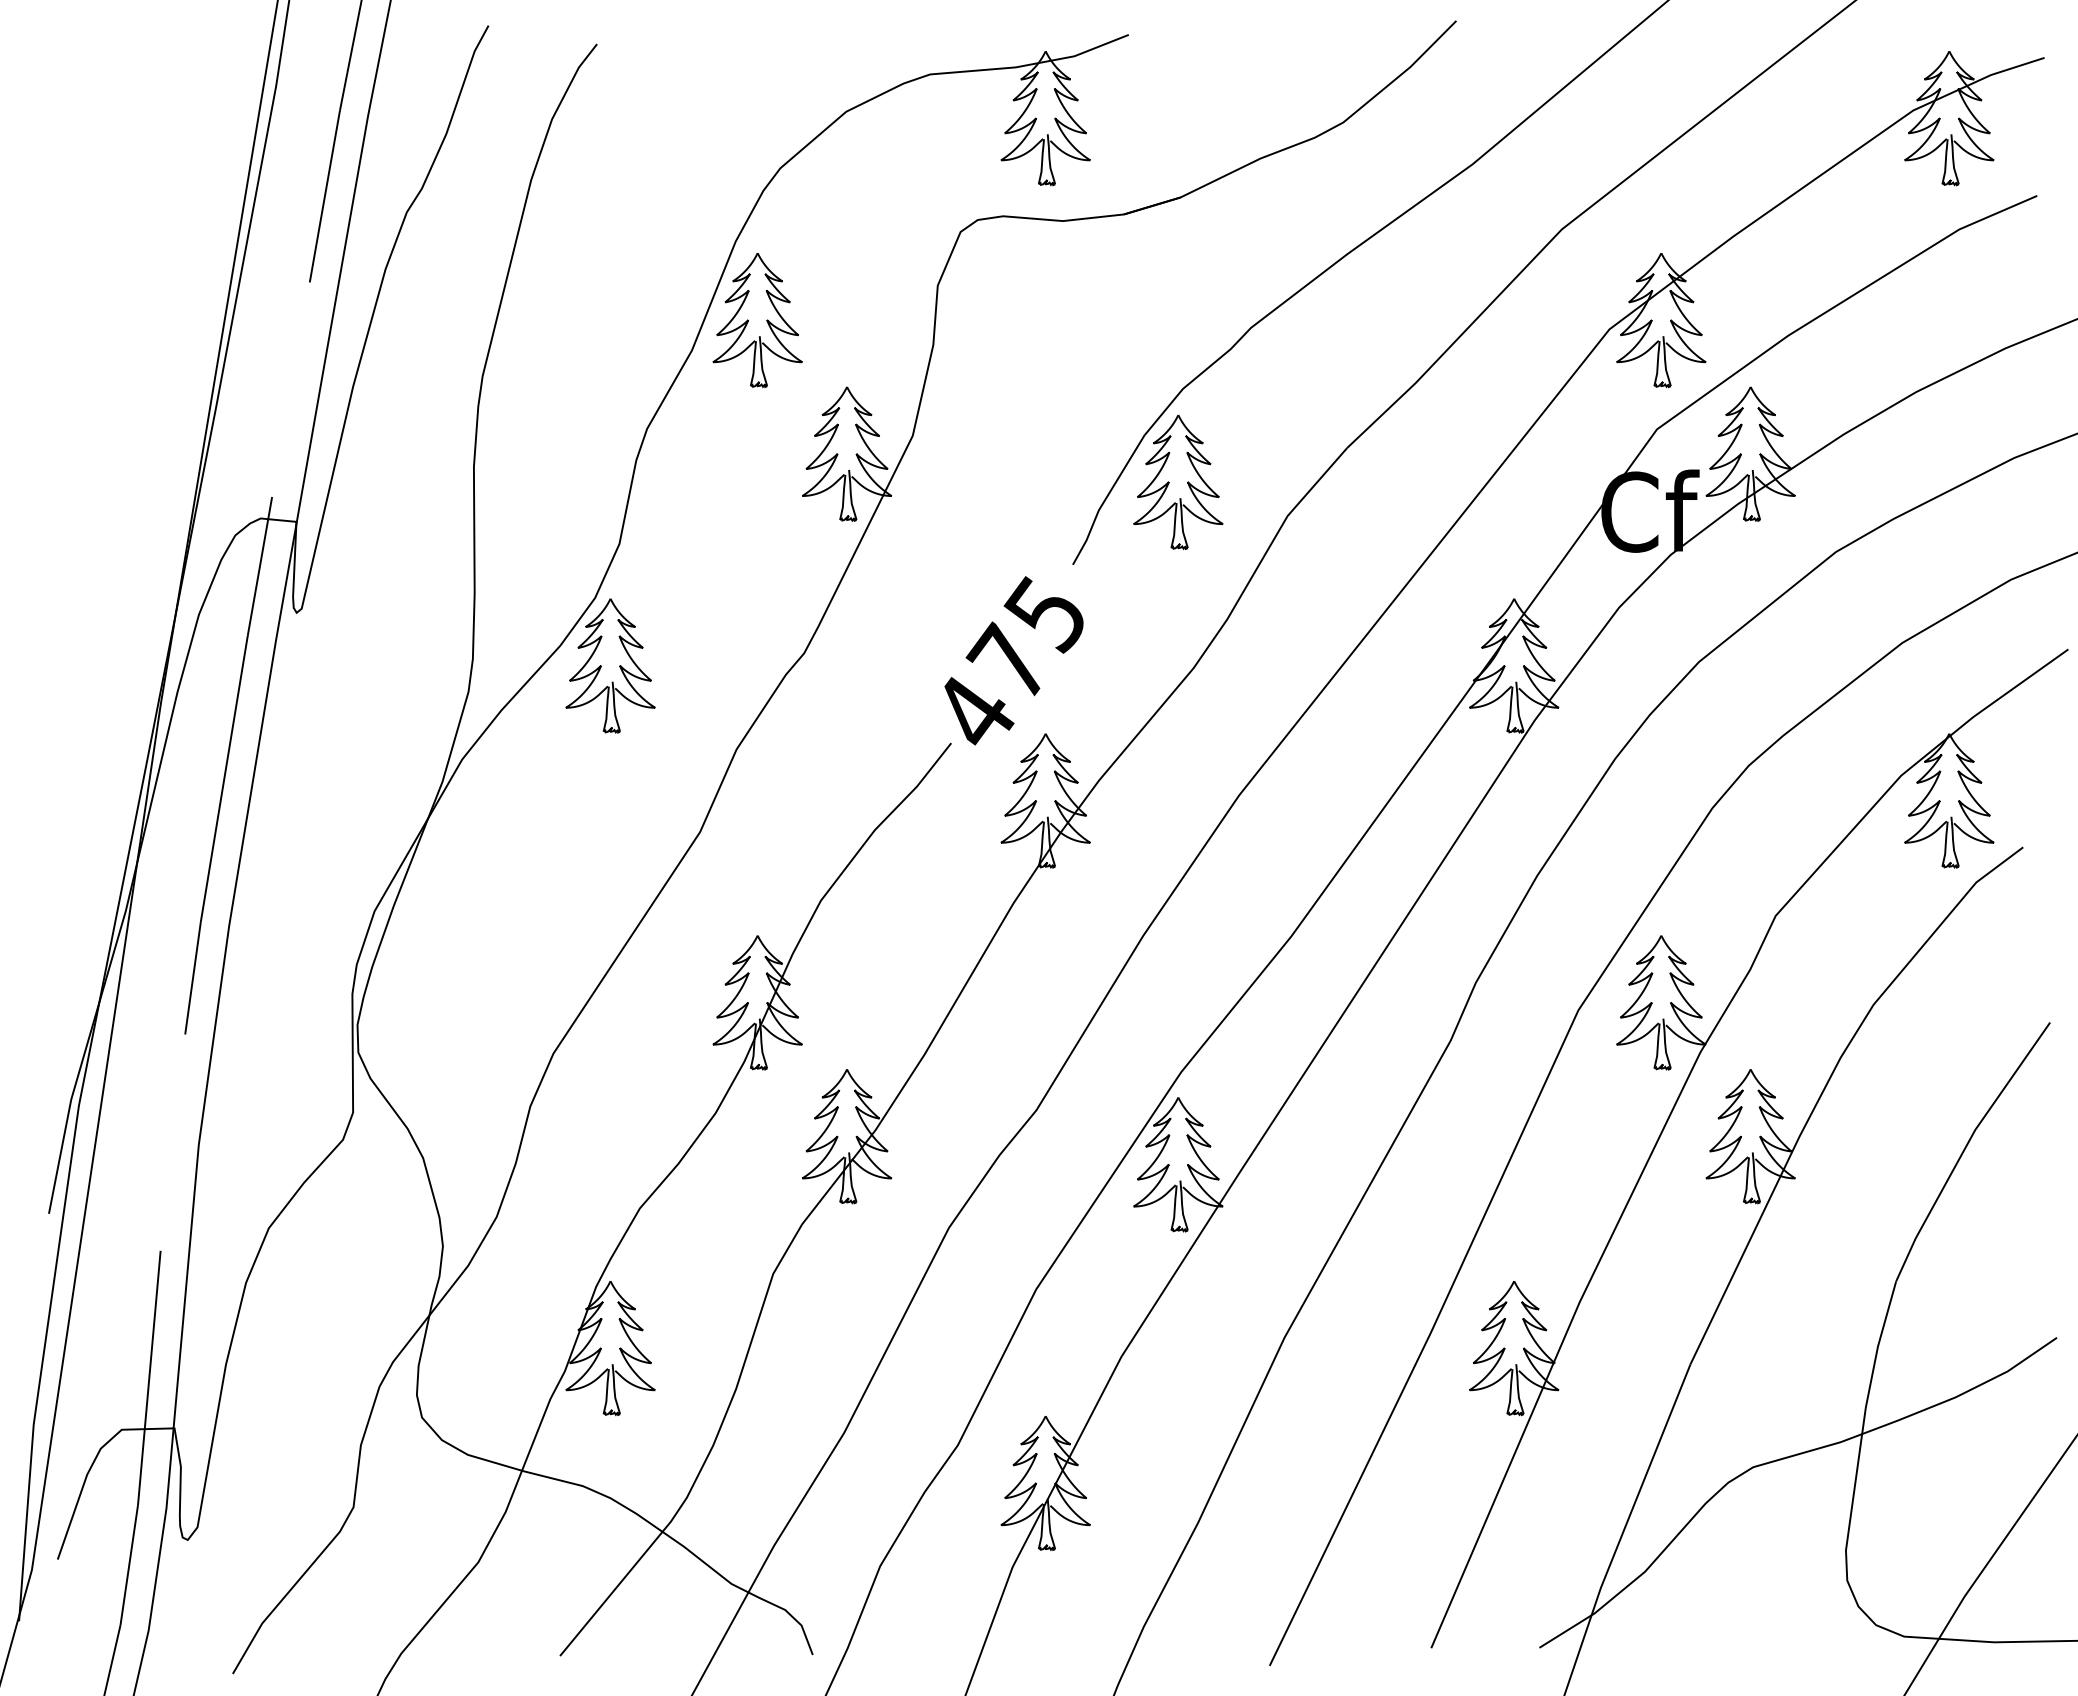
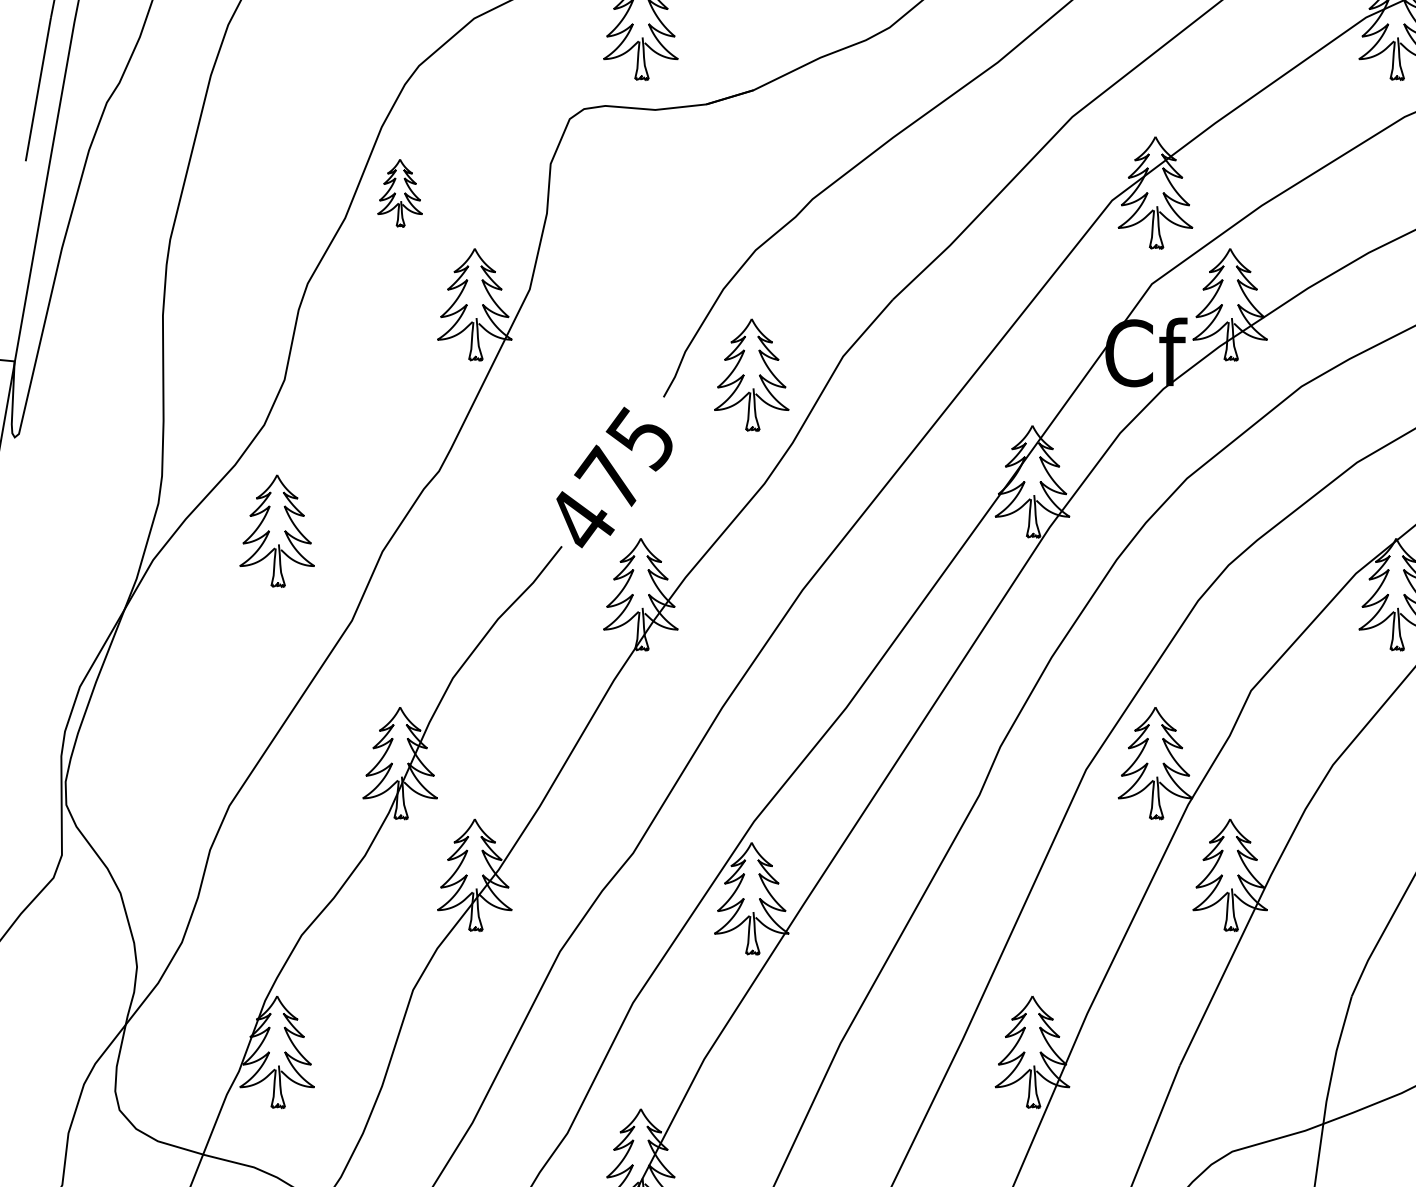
part: (757, 320) -> (399, 193), size x0.6
part: (1178, 482) -> (751, 375), moved
part: (610, 665) -> (277, 530), moved

